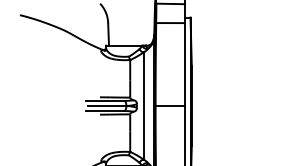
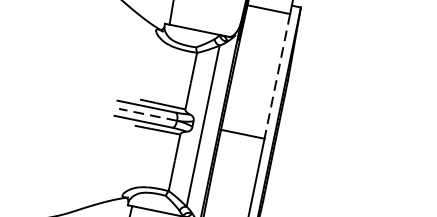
line: (184, 65) -> (277, 77), solid -> dashed
line: (106, 105) -> (147, 113), solid -> dashed

